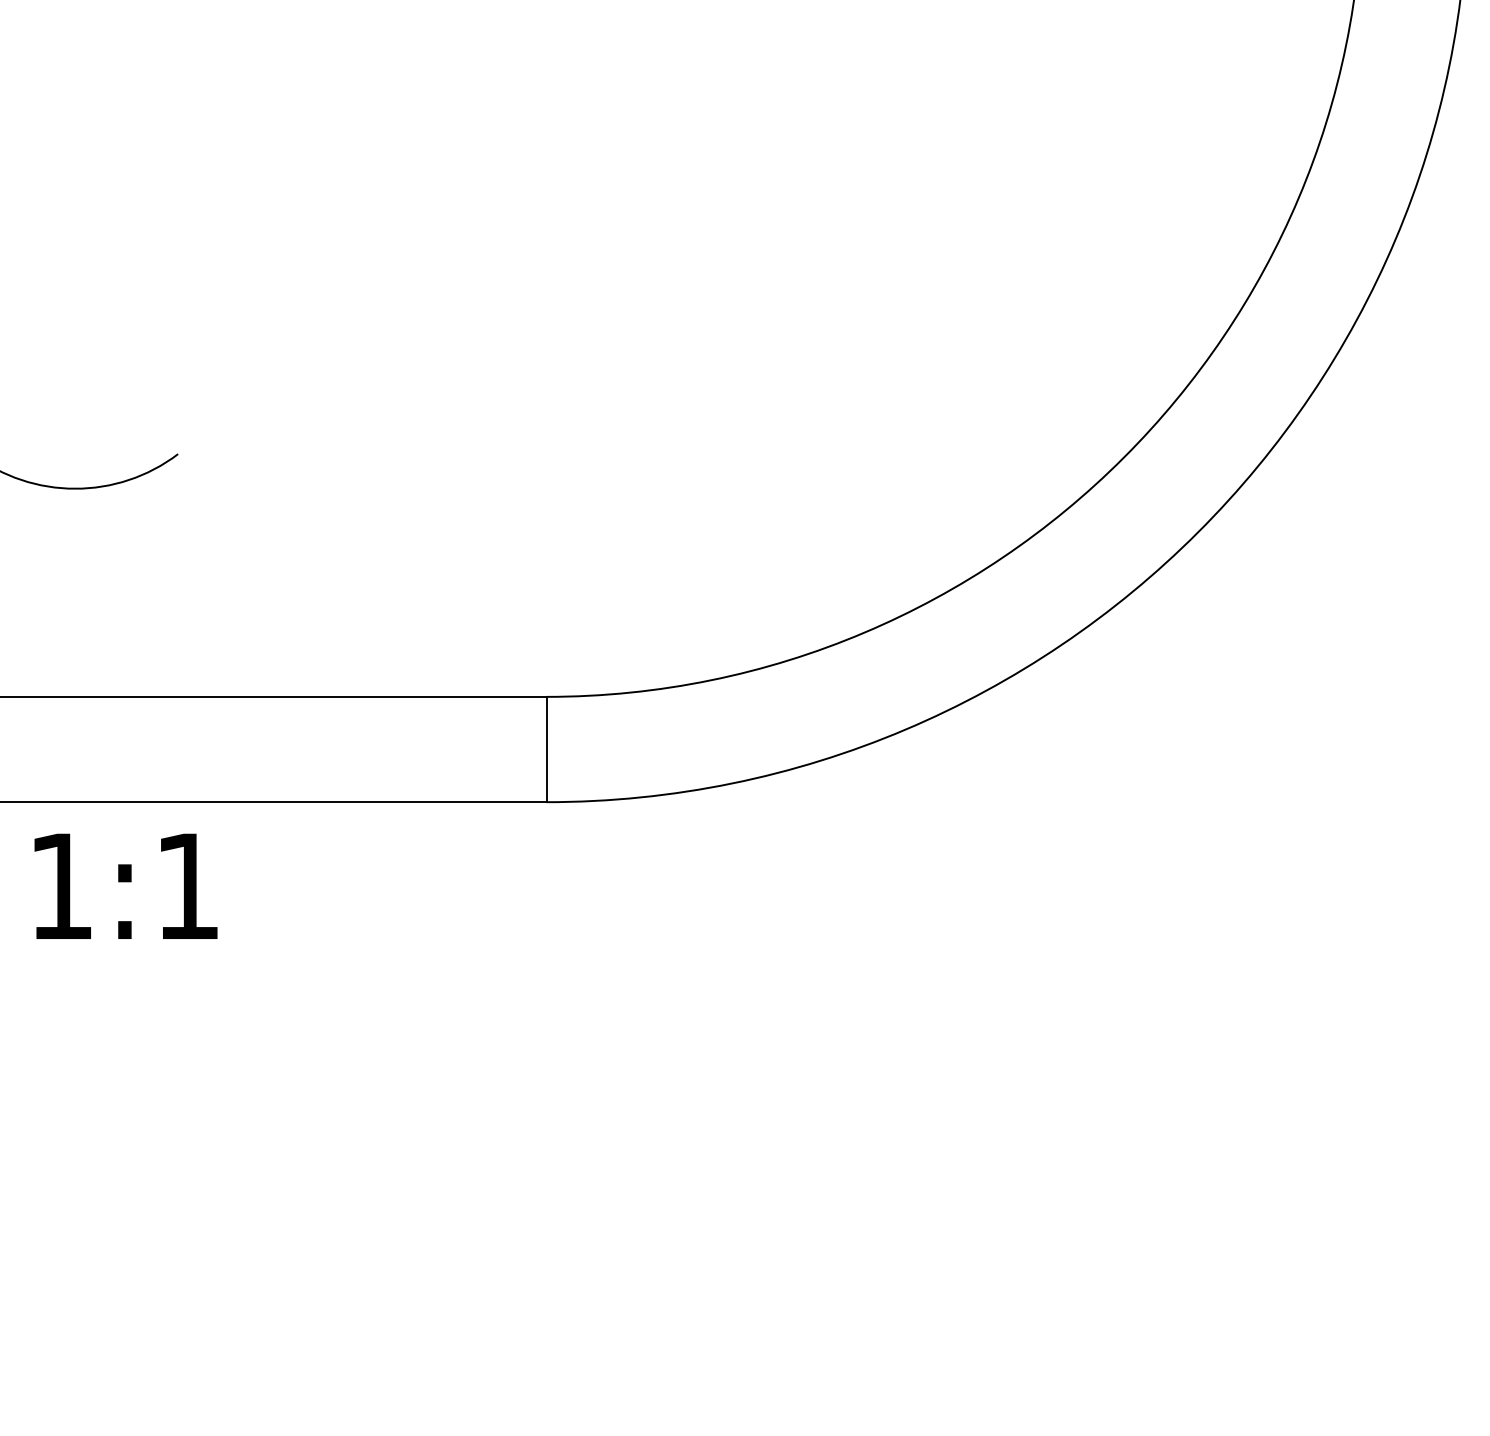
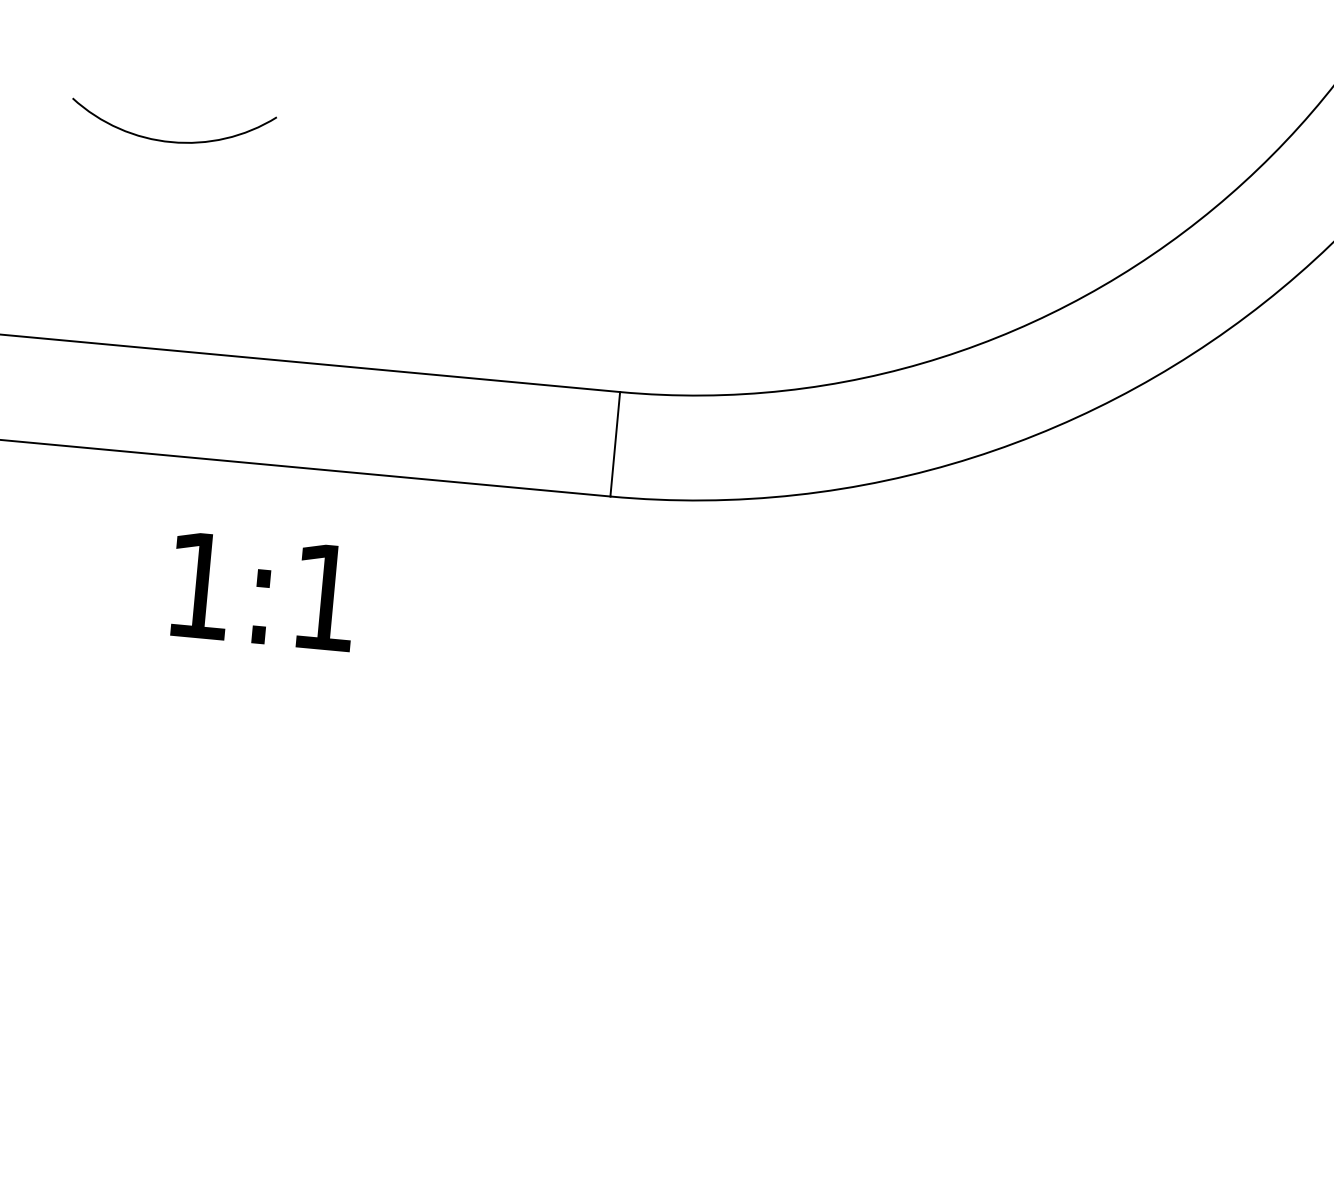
text: (125, 885) -> (263, 590), moved

